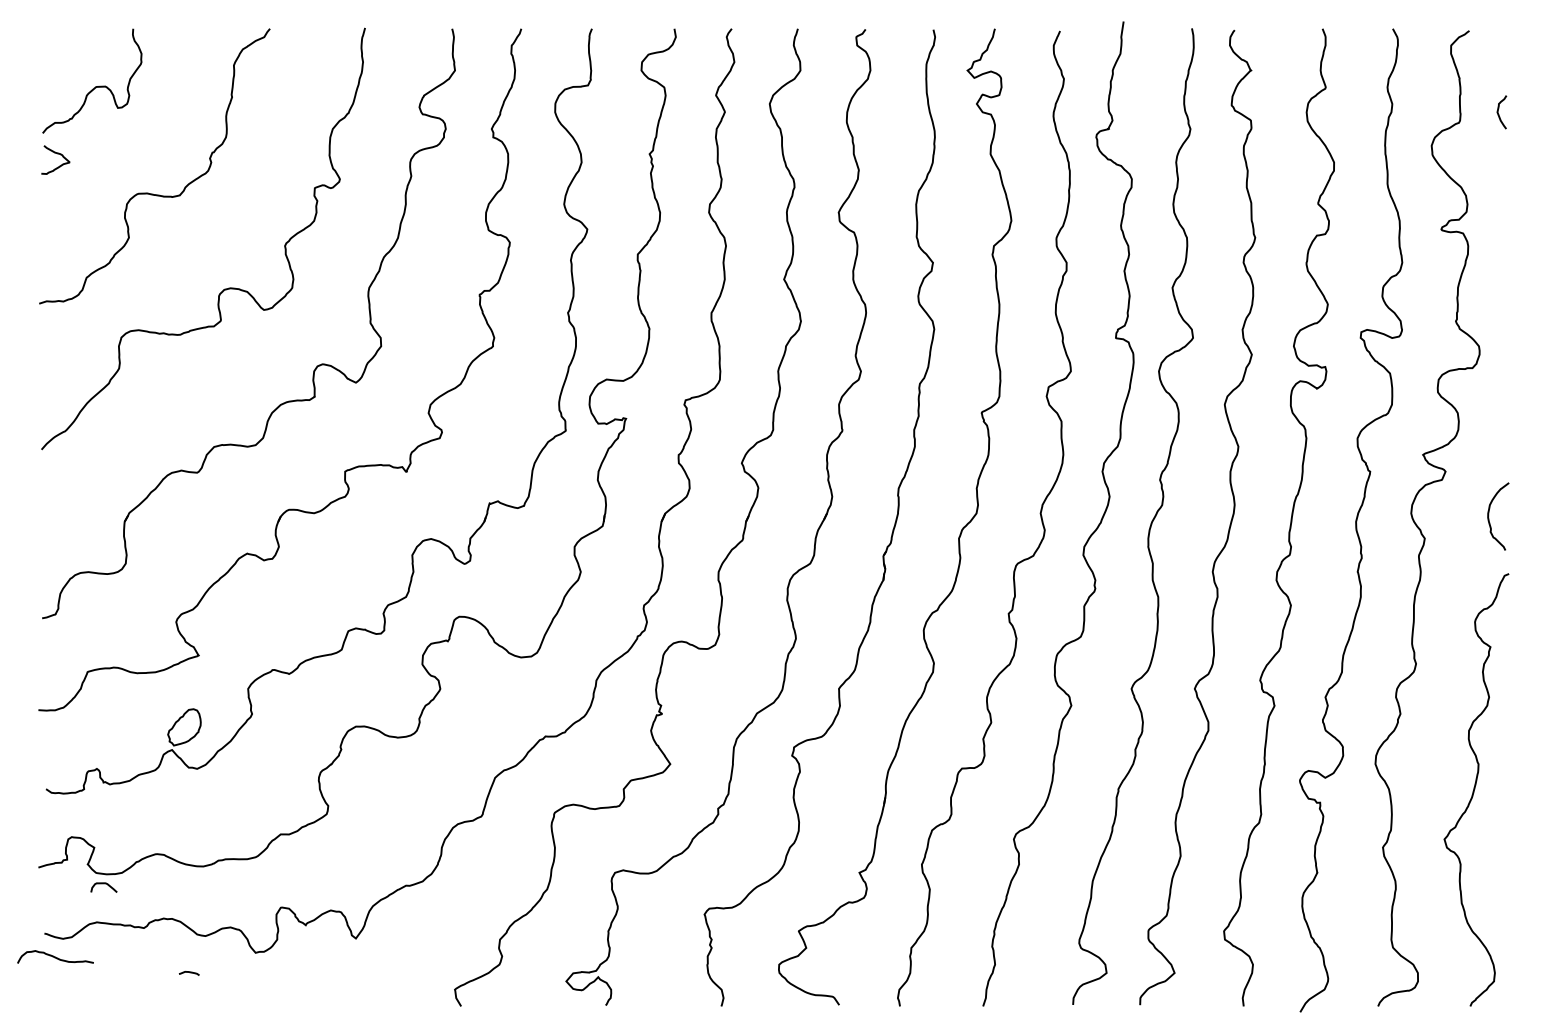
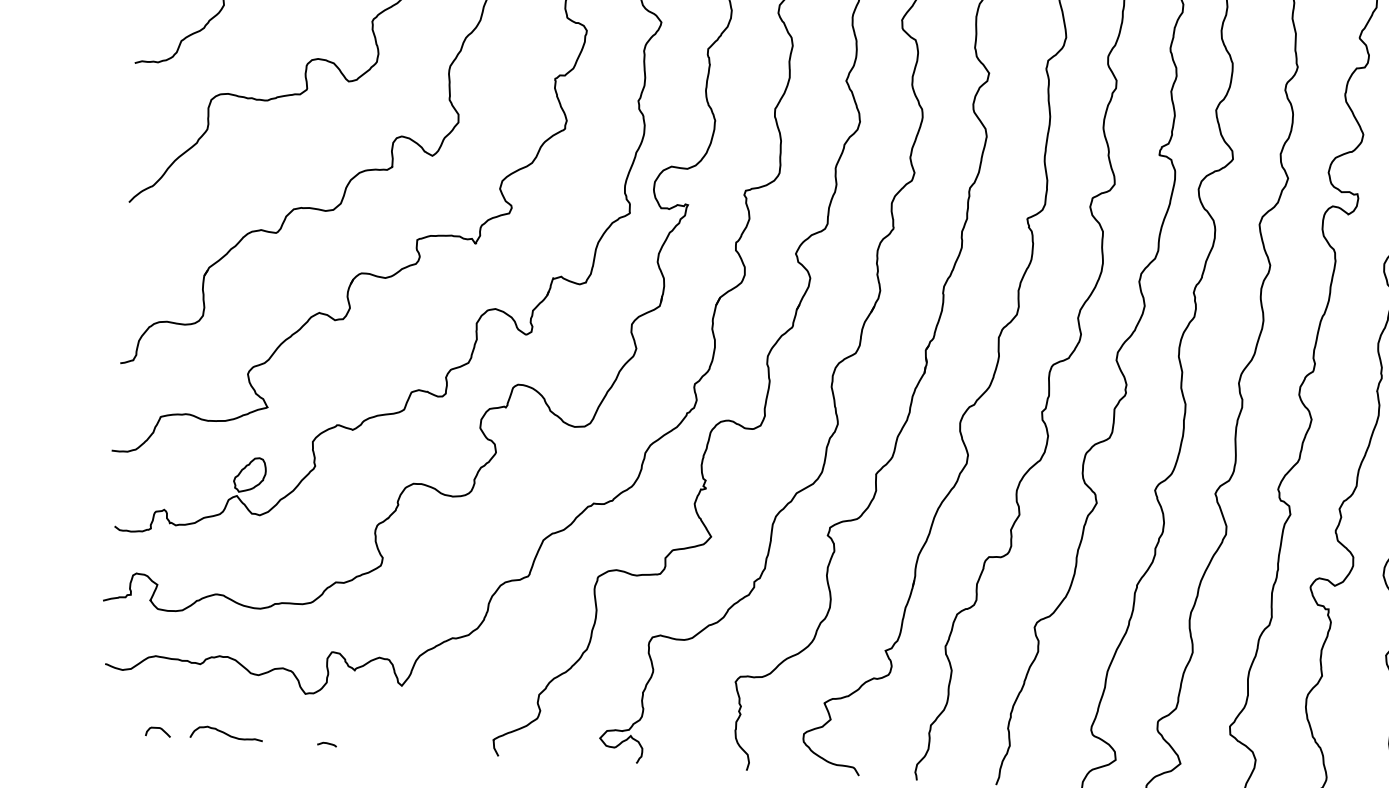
curve: (103, 884) -> (157, 729), moved
curve: (55, 956) -> (226, 733), moved
curve: (189, 973) -> (327, 744), moved

